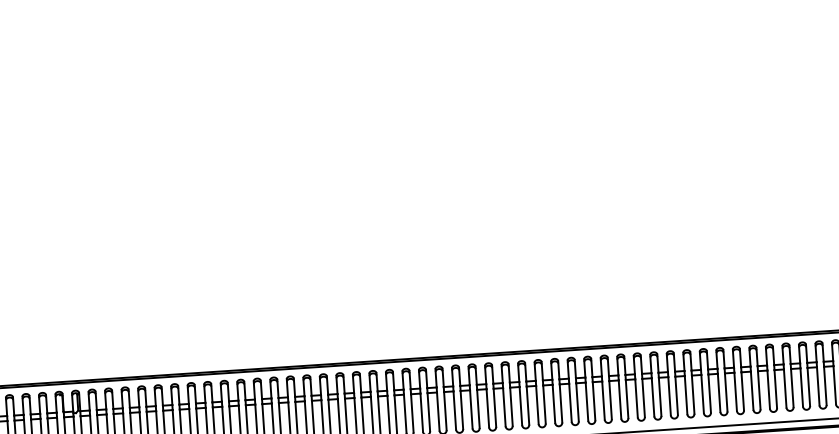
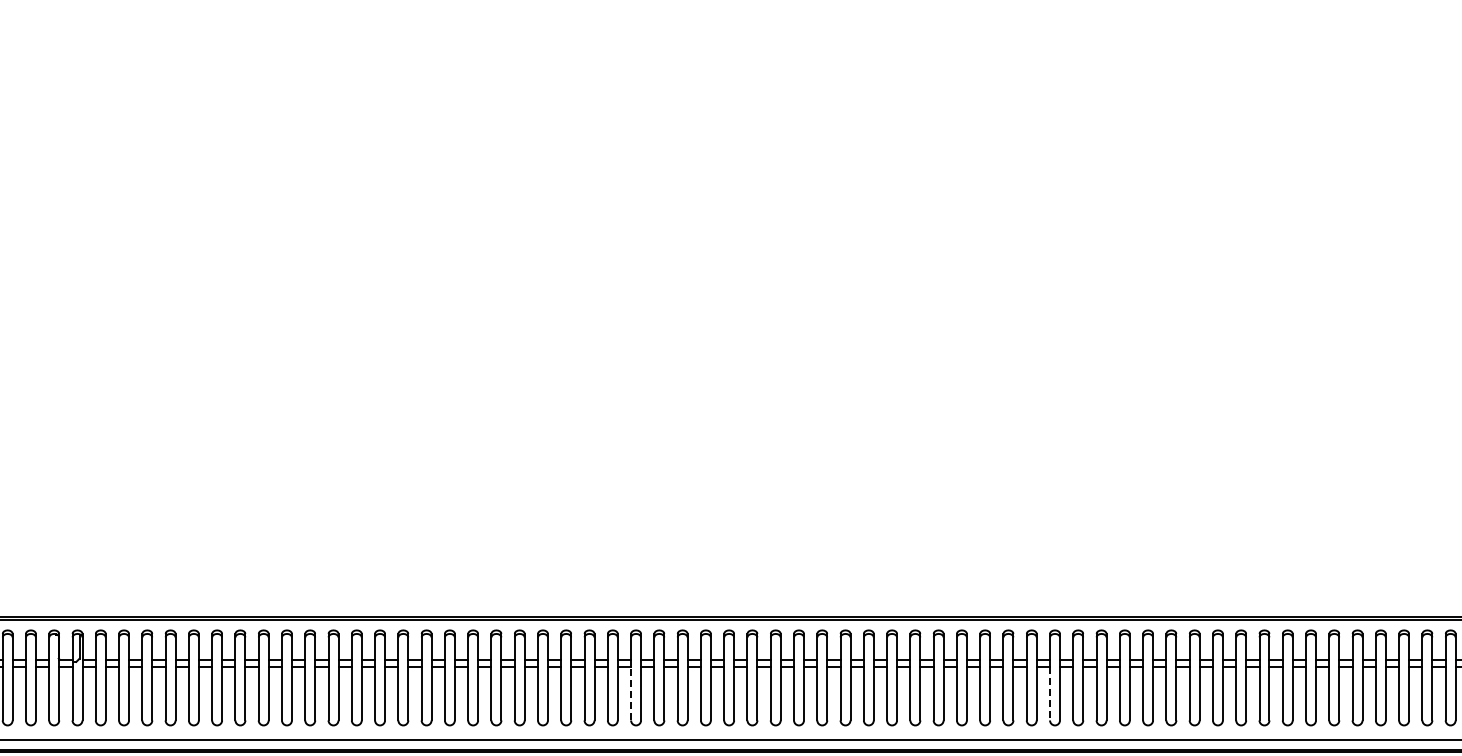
line: (769, 389) -> (1050, 693), solid -> dashed
line: (471, 409) -> (631, 693), solid -> dashed

